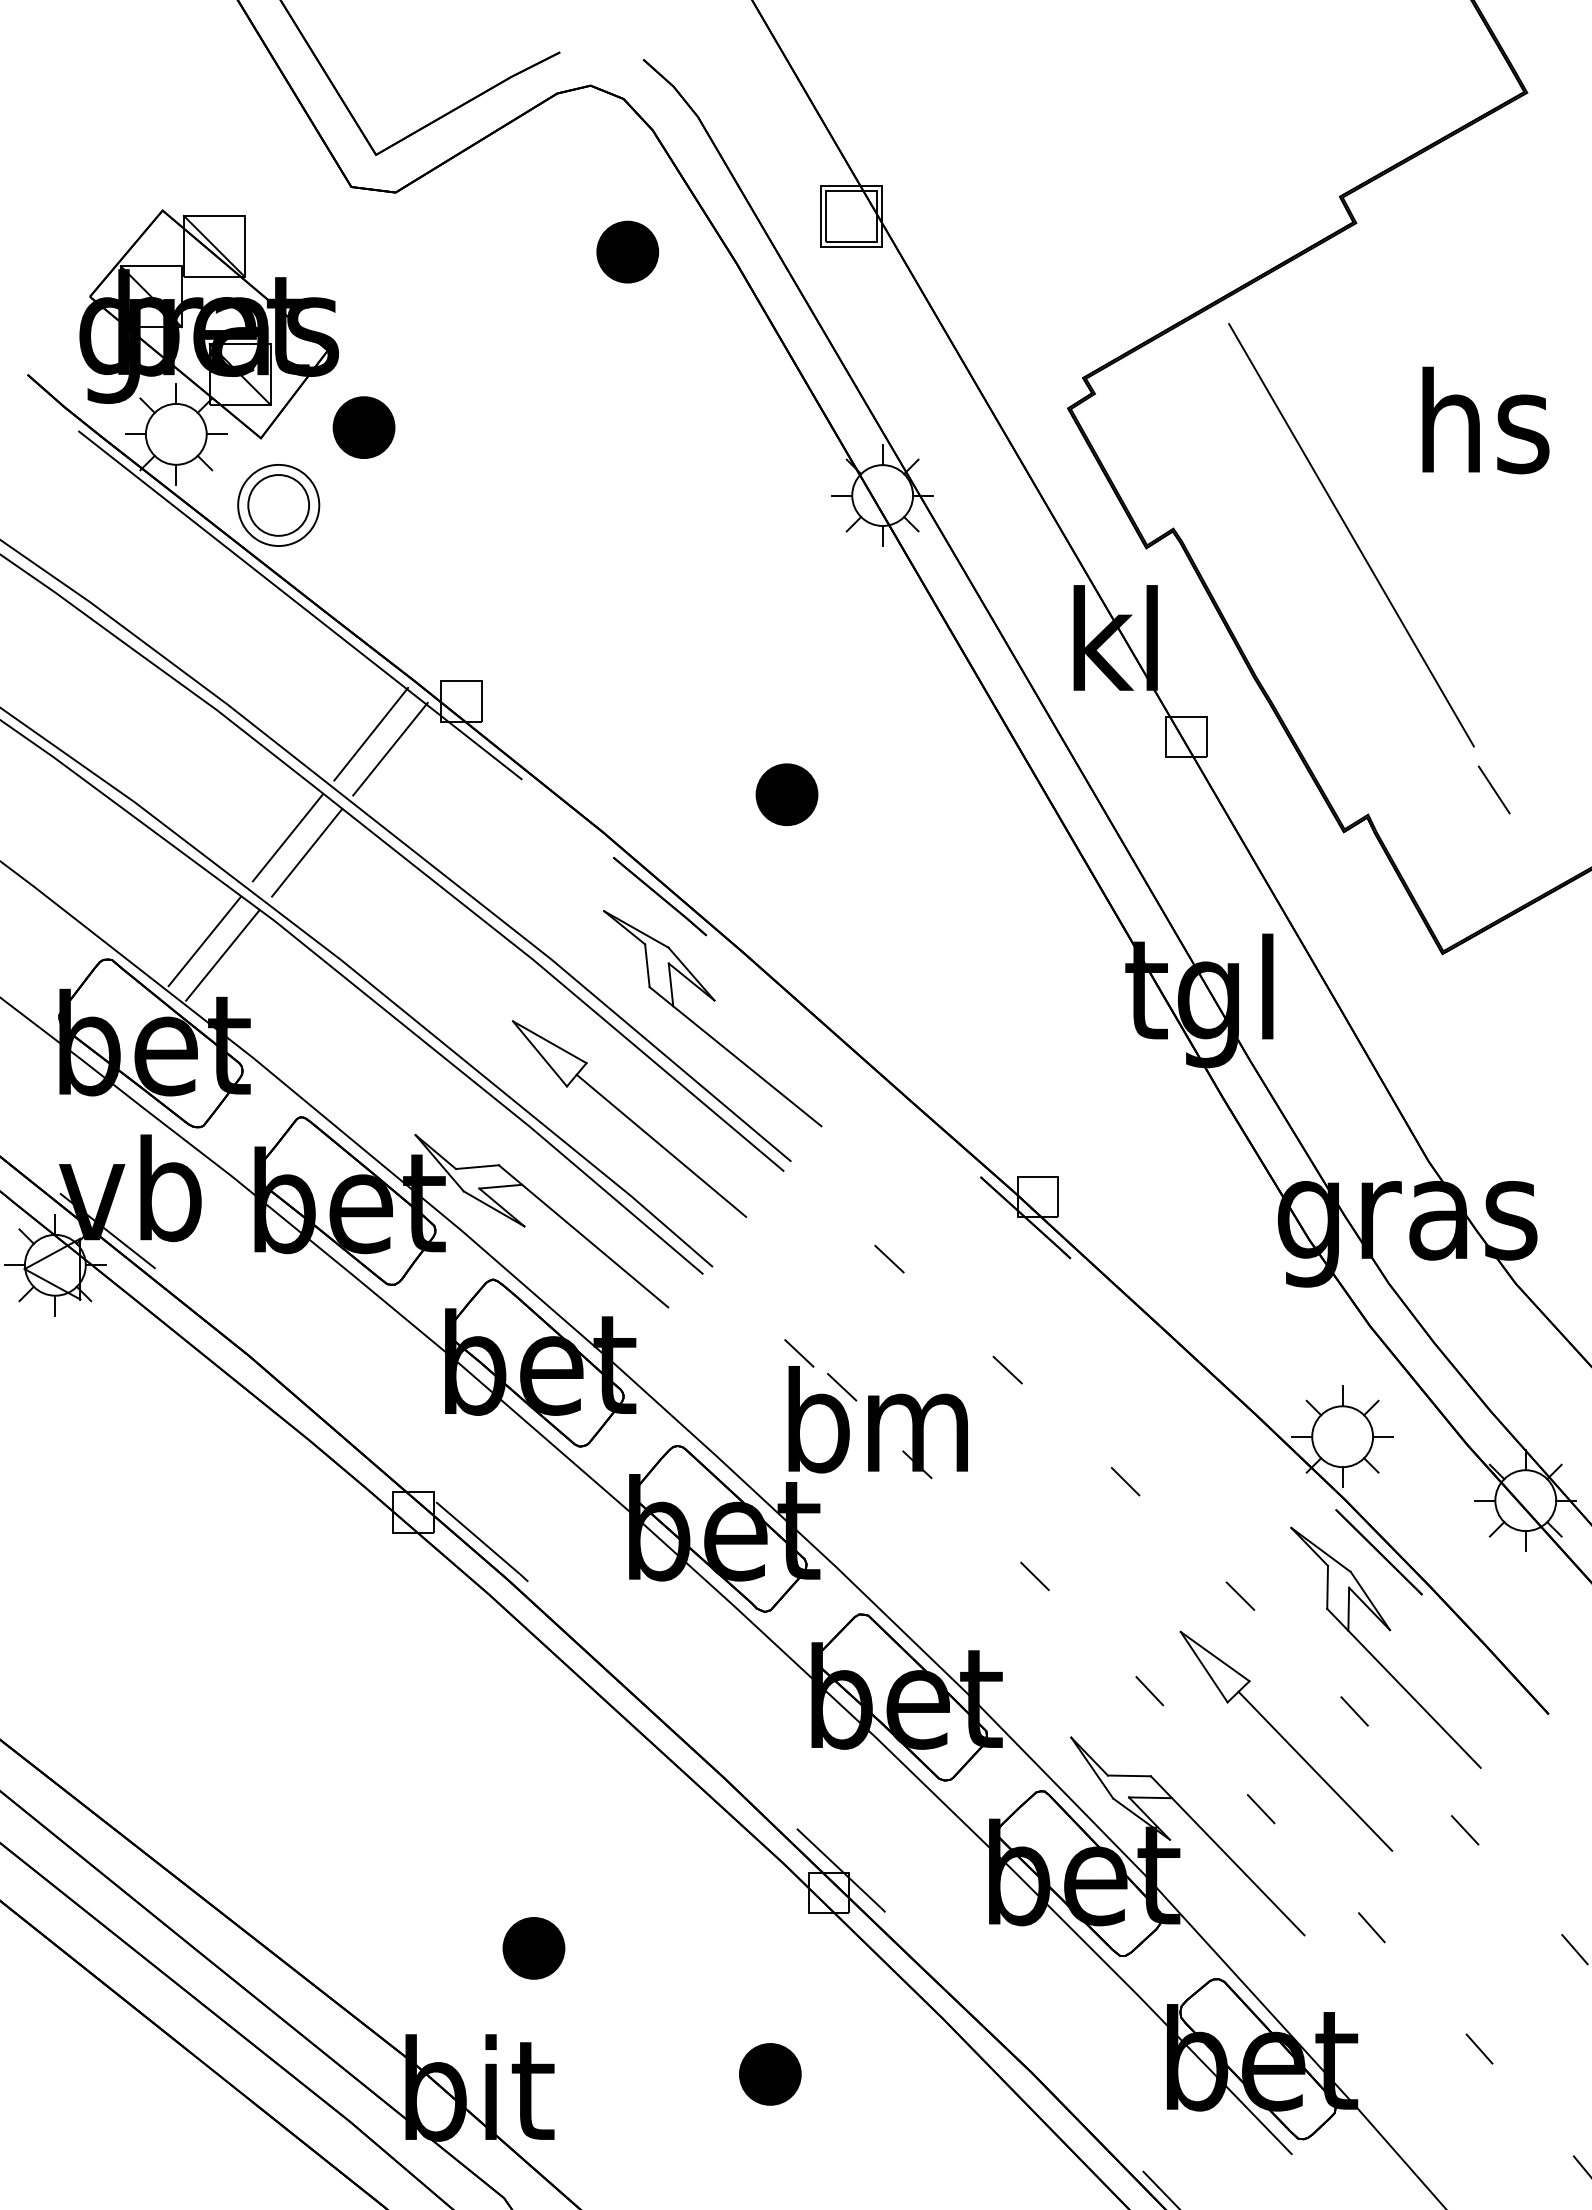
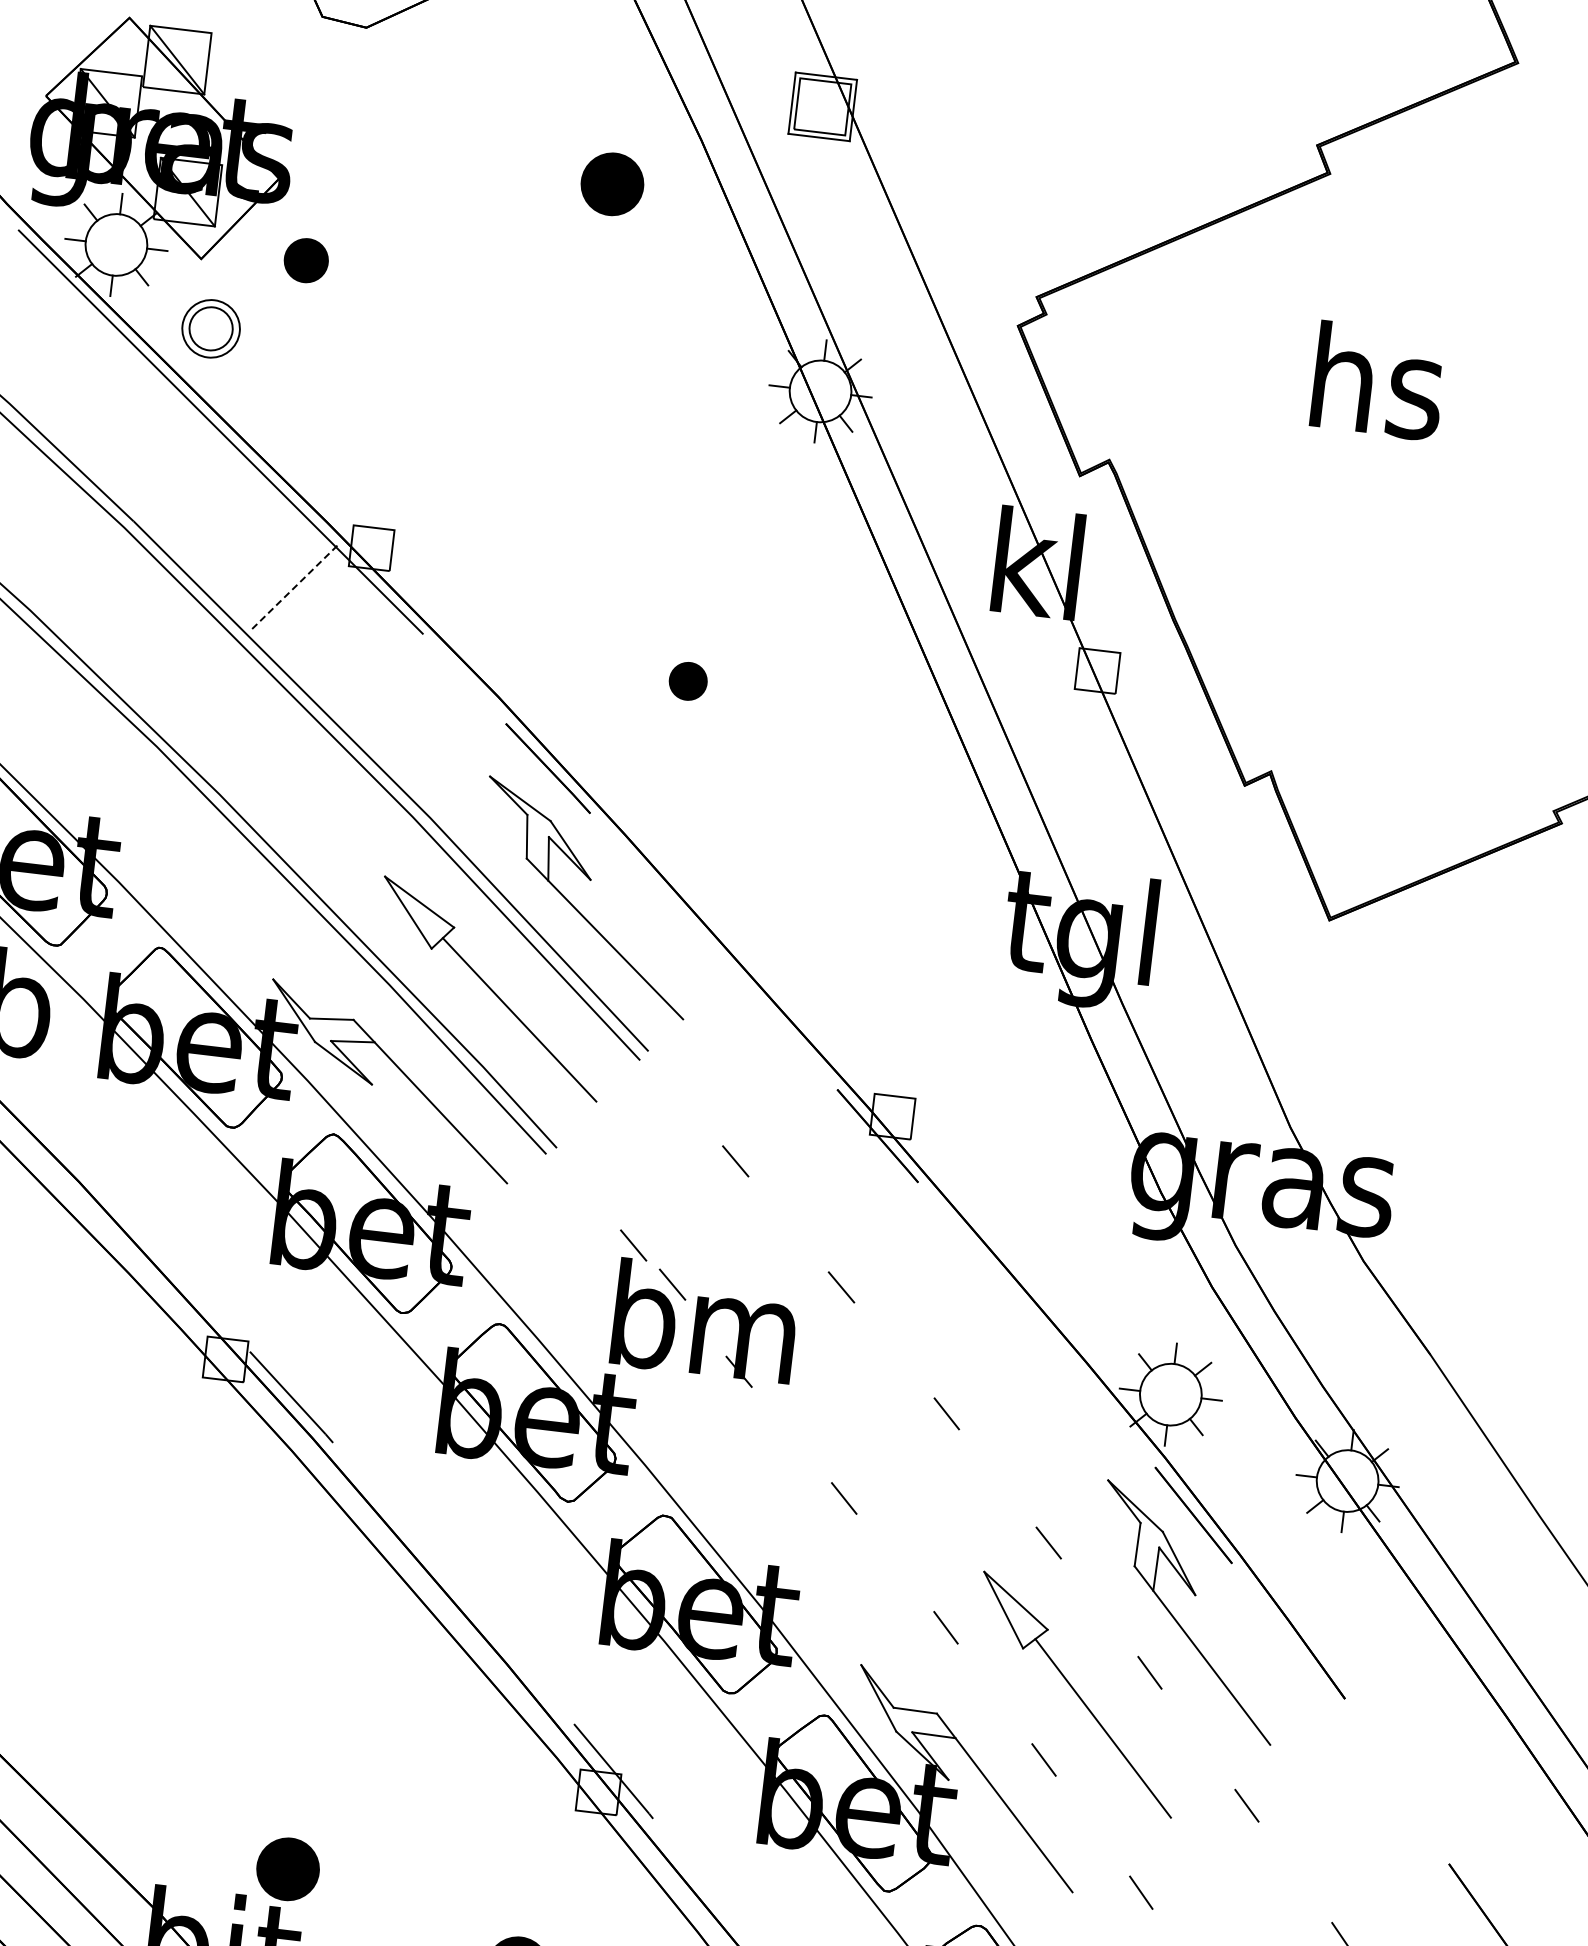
part: (627, 251) -> (612, 183), moved
text: (1485, 420) -> (1378, 381), moved
part: (363, 427) -> (305, 260), size x0.7
part: (278, 505) -> (210, 328), size x0.7
line: (1351, 535) -> (1288, 487), removed
line: (371, 733) -> (277, 569), removed
line: (390, 749) -> (294, 588), solid -> dashed
line: (1493, 789) -> (1400, 760), removed
part: (786, 794) -> (687, 680), size x0.6
line: (287, 837) -> (180, 664), removed
line: (307, 852) -> (198, 681), removed
line: (204, 941) -> (83, 759), removed
line: (222, 955) -> (100, 775), removed
part: (533, 1948) -> (287, 1869), moved

